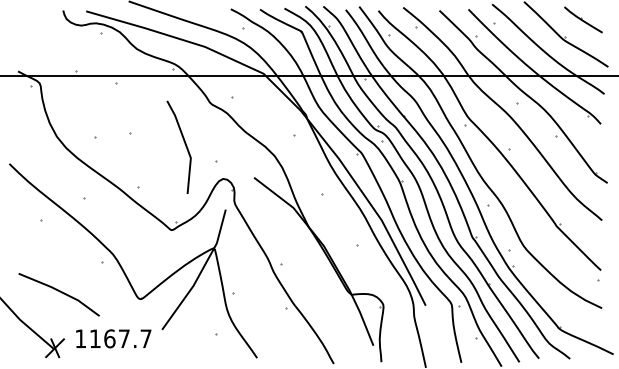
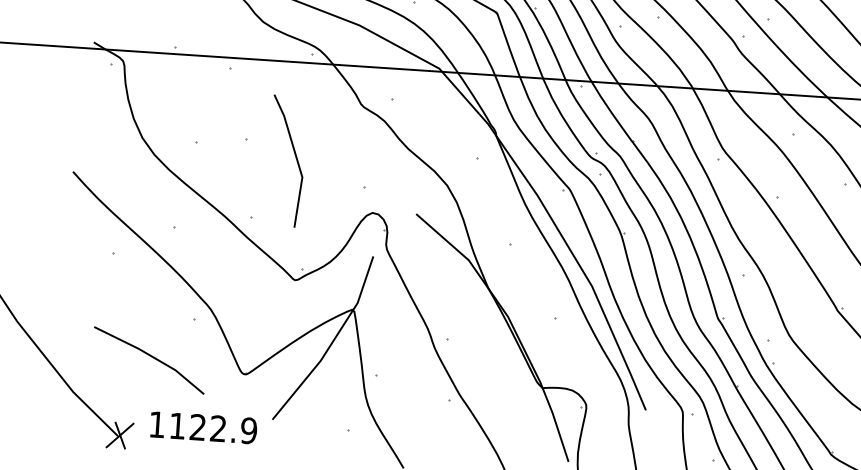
line: (184, 144) -> (294, 157), moved
line: (59, 292) -> (149, 357), moved
text: (127, 338) -> (222, 428), 1167.7 -> 1122.9

